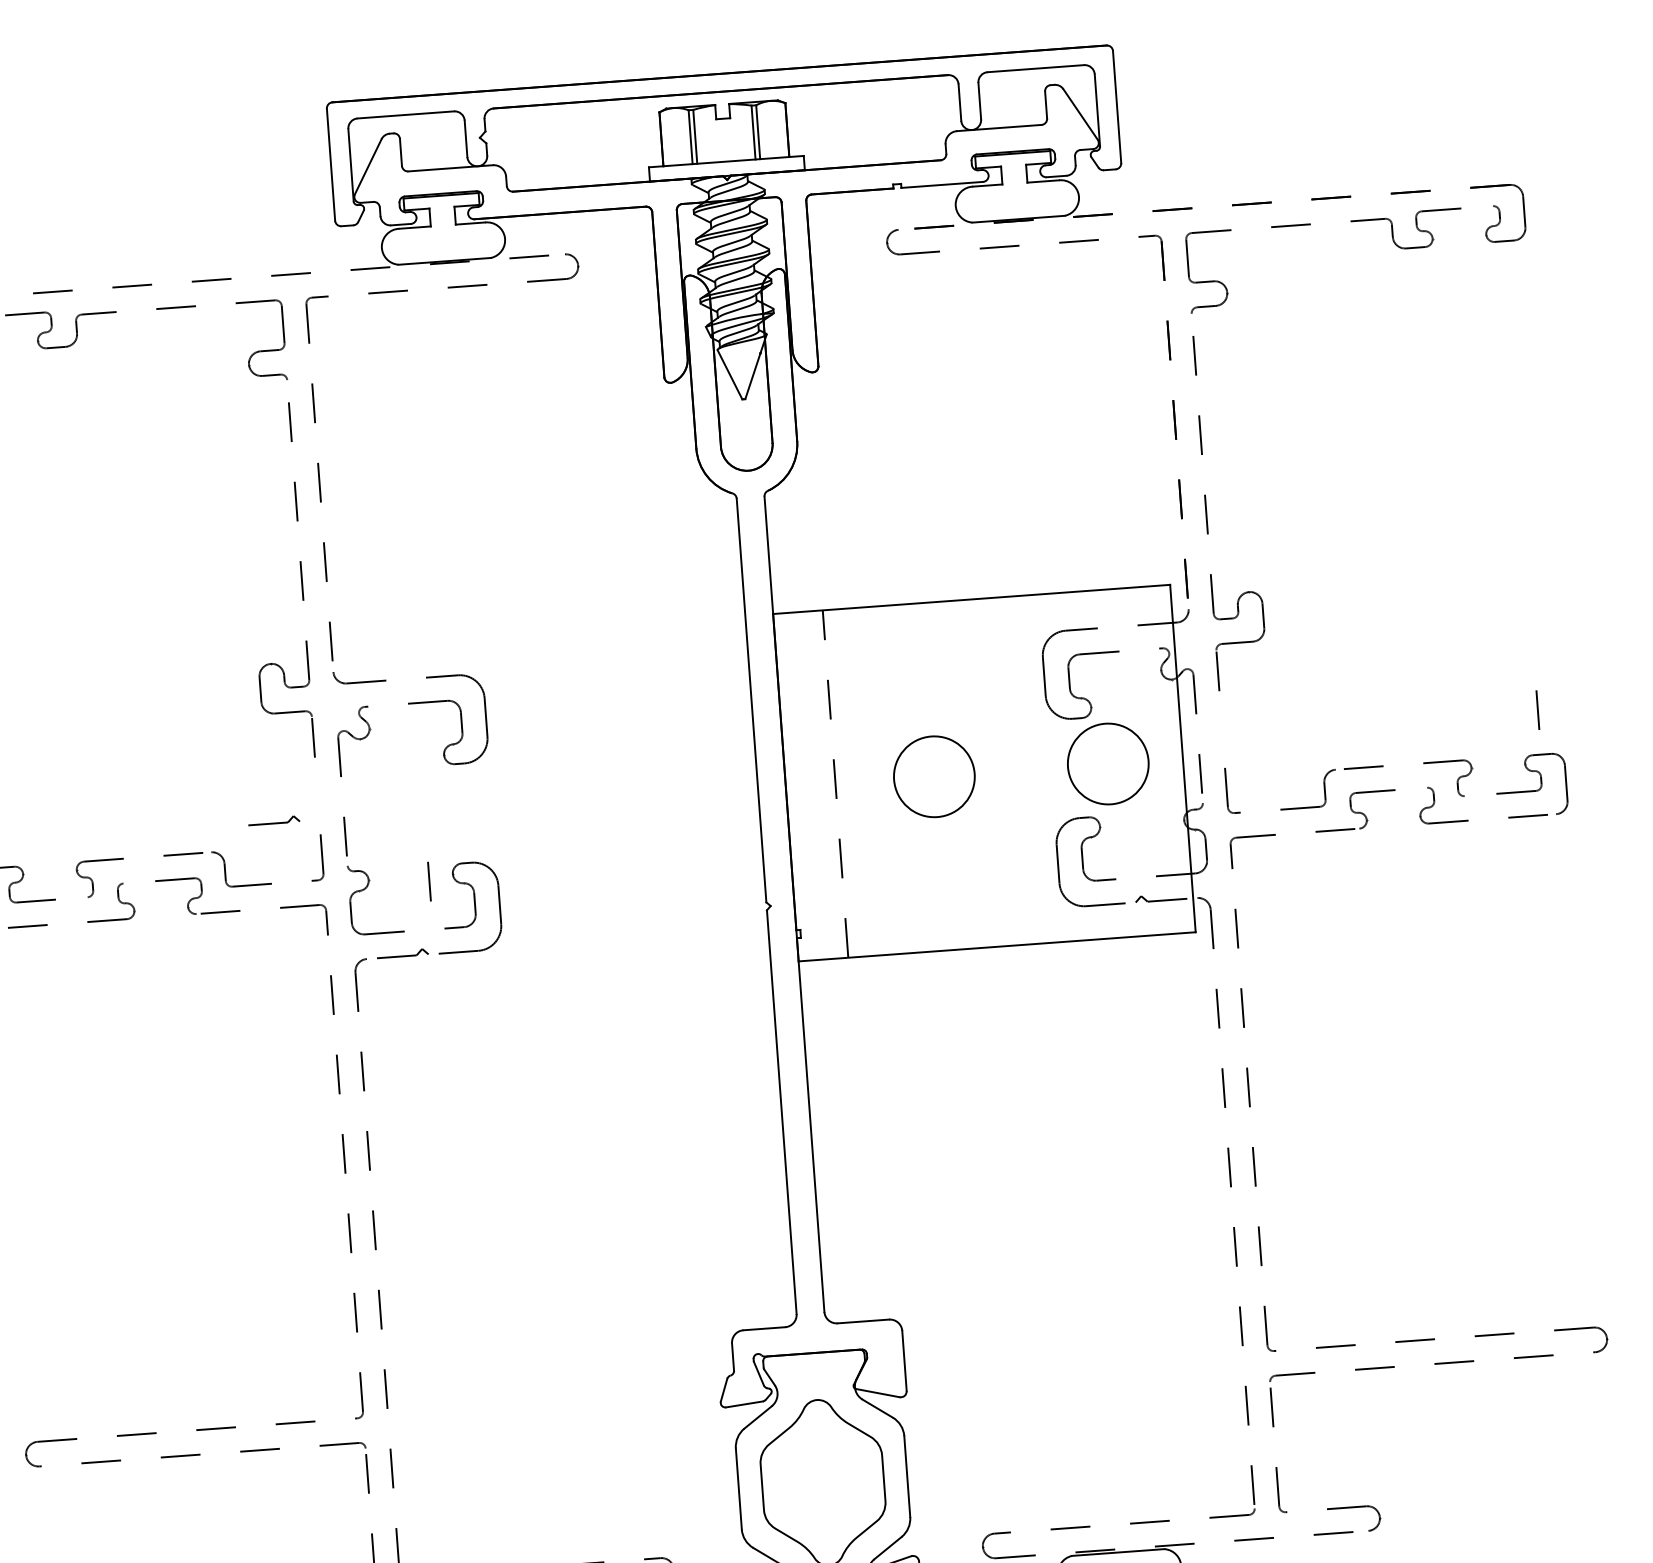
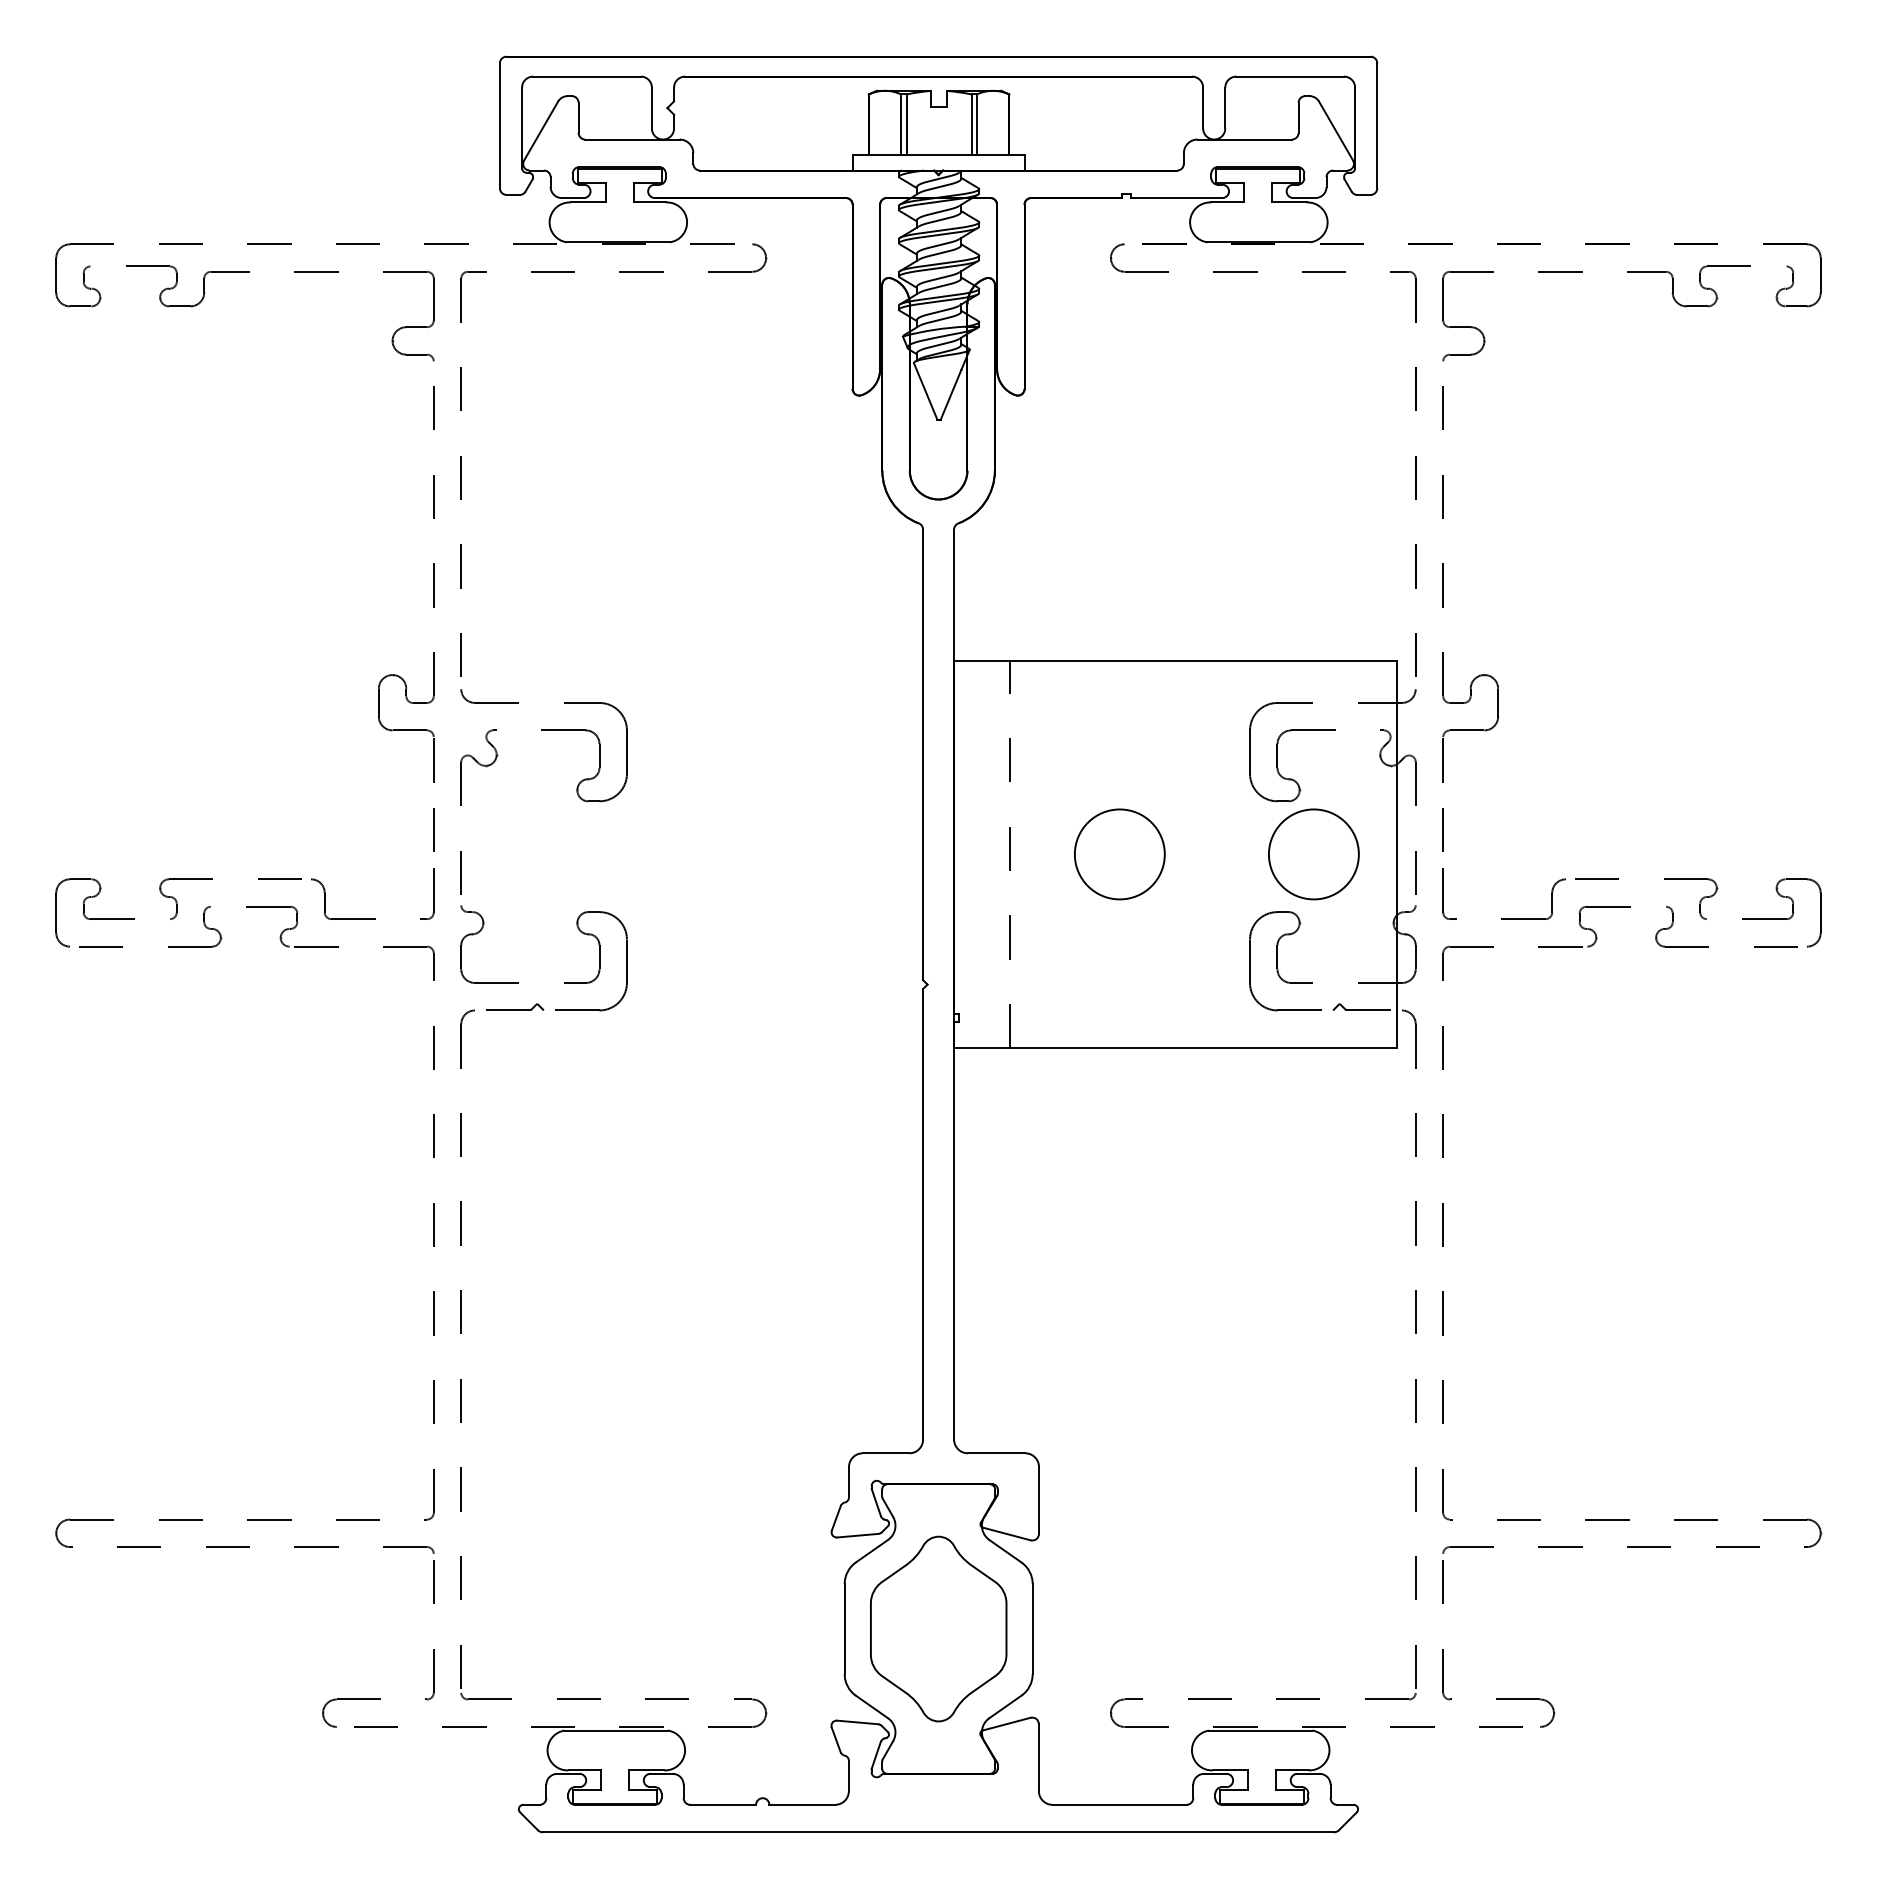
line: (1537, 710) -> (1442, 829), moved
part: (274, 819) -> (383, 848), removed
line: (429, 881) -> (433, 829), moved

